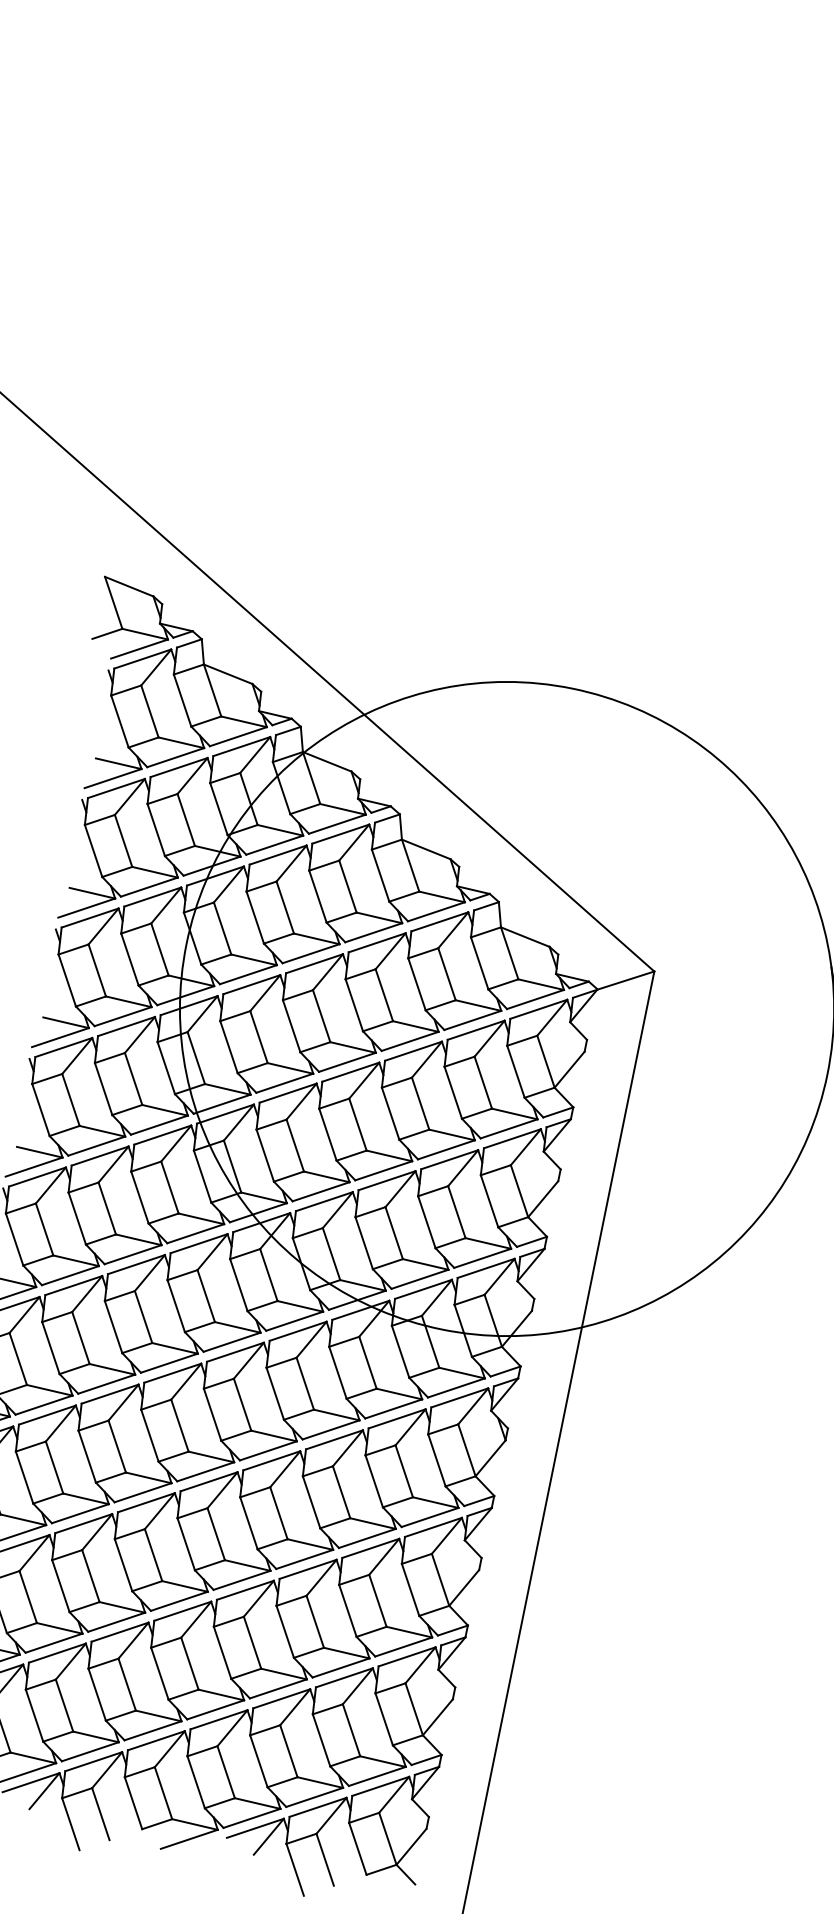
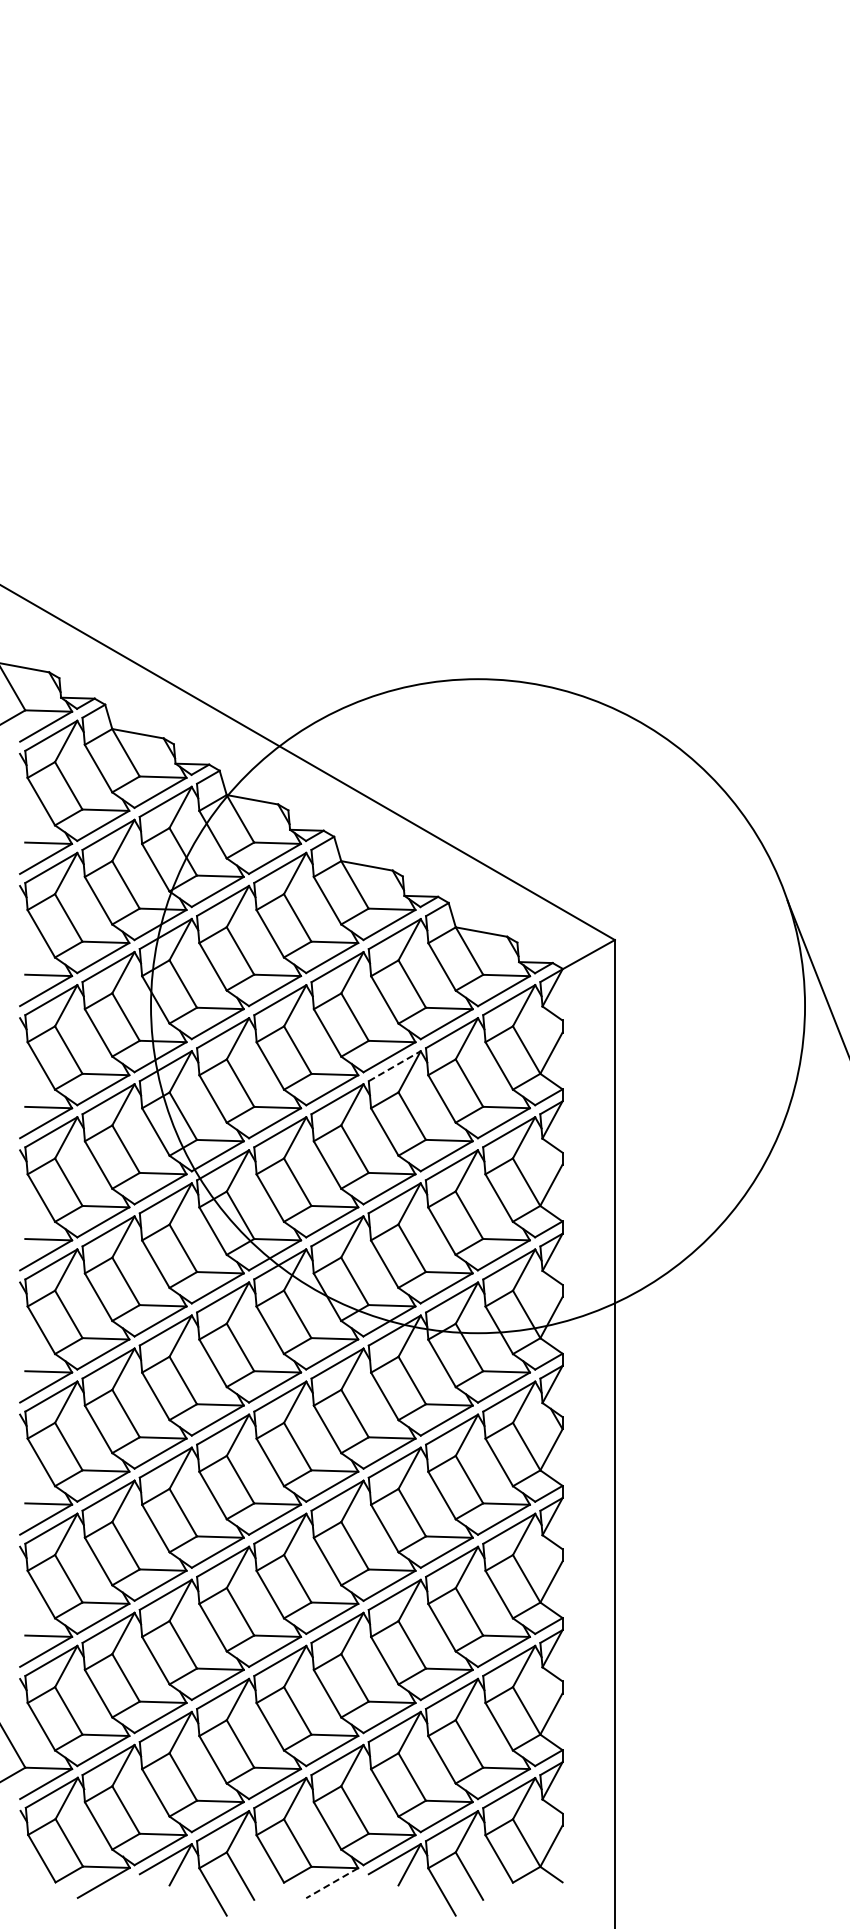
line: (414, 1050) -> (395, 1065), solid -> dashed
line: (189, 1839) -> (332, 1883), solid -> dashed

